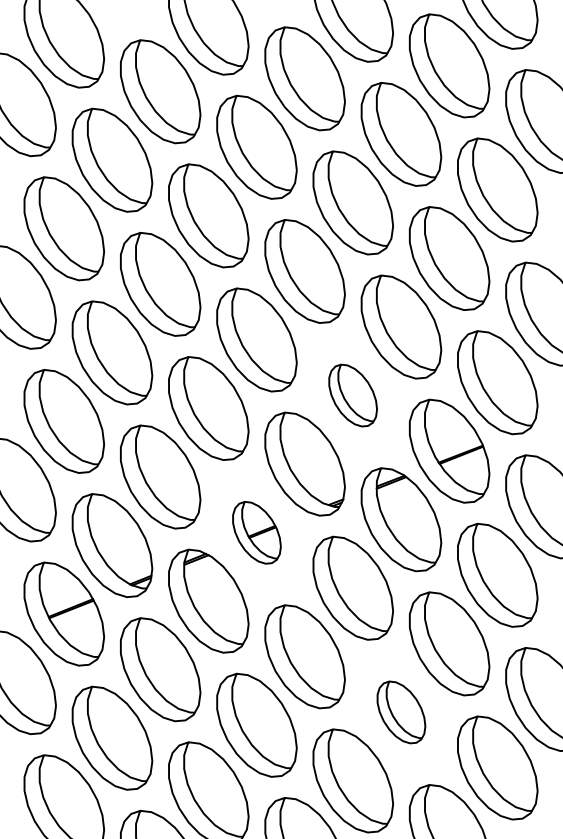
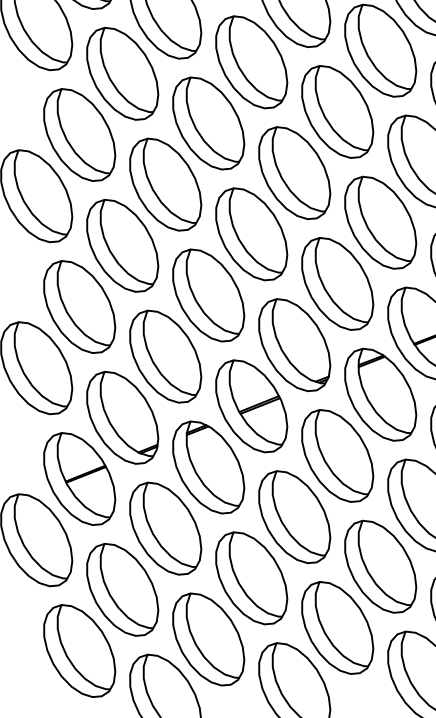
part: (352, 395) -> (337, 283), size x1.67
part: (256, 532) -> (251, 406), size x1.67
part: (401, 712) -> (380, 566), size x1.67

